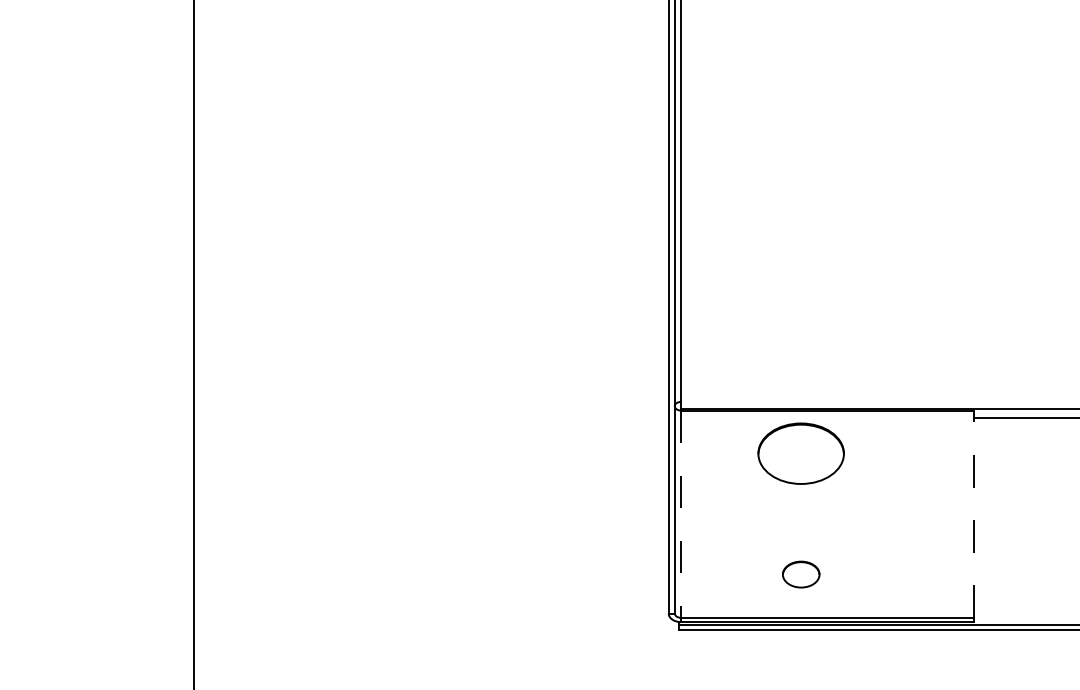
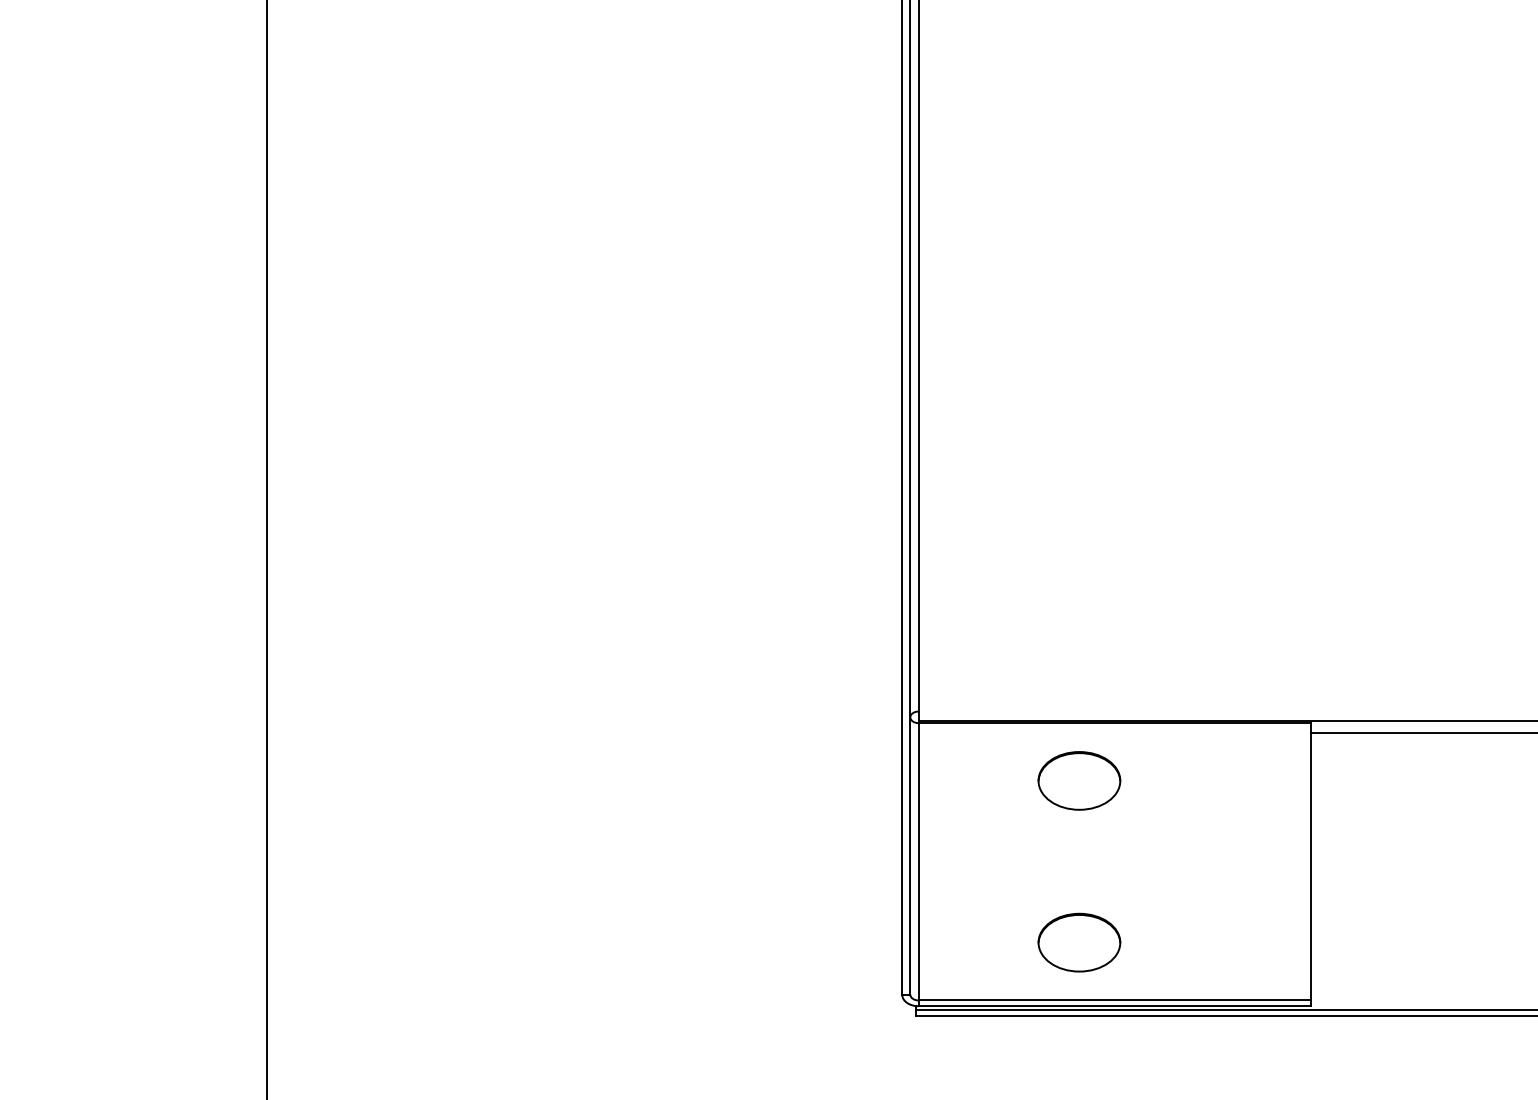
part: (801, 453) -> (1079, 780), size x0.71
line: (680, 513) -> (918, 861), dashed -> solid
line: (973, 513) -> (1310, 861), dashed -> solid
part: (801, 574) -> (1079, 942), size x1.67

